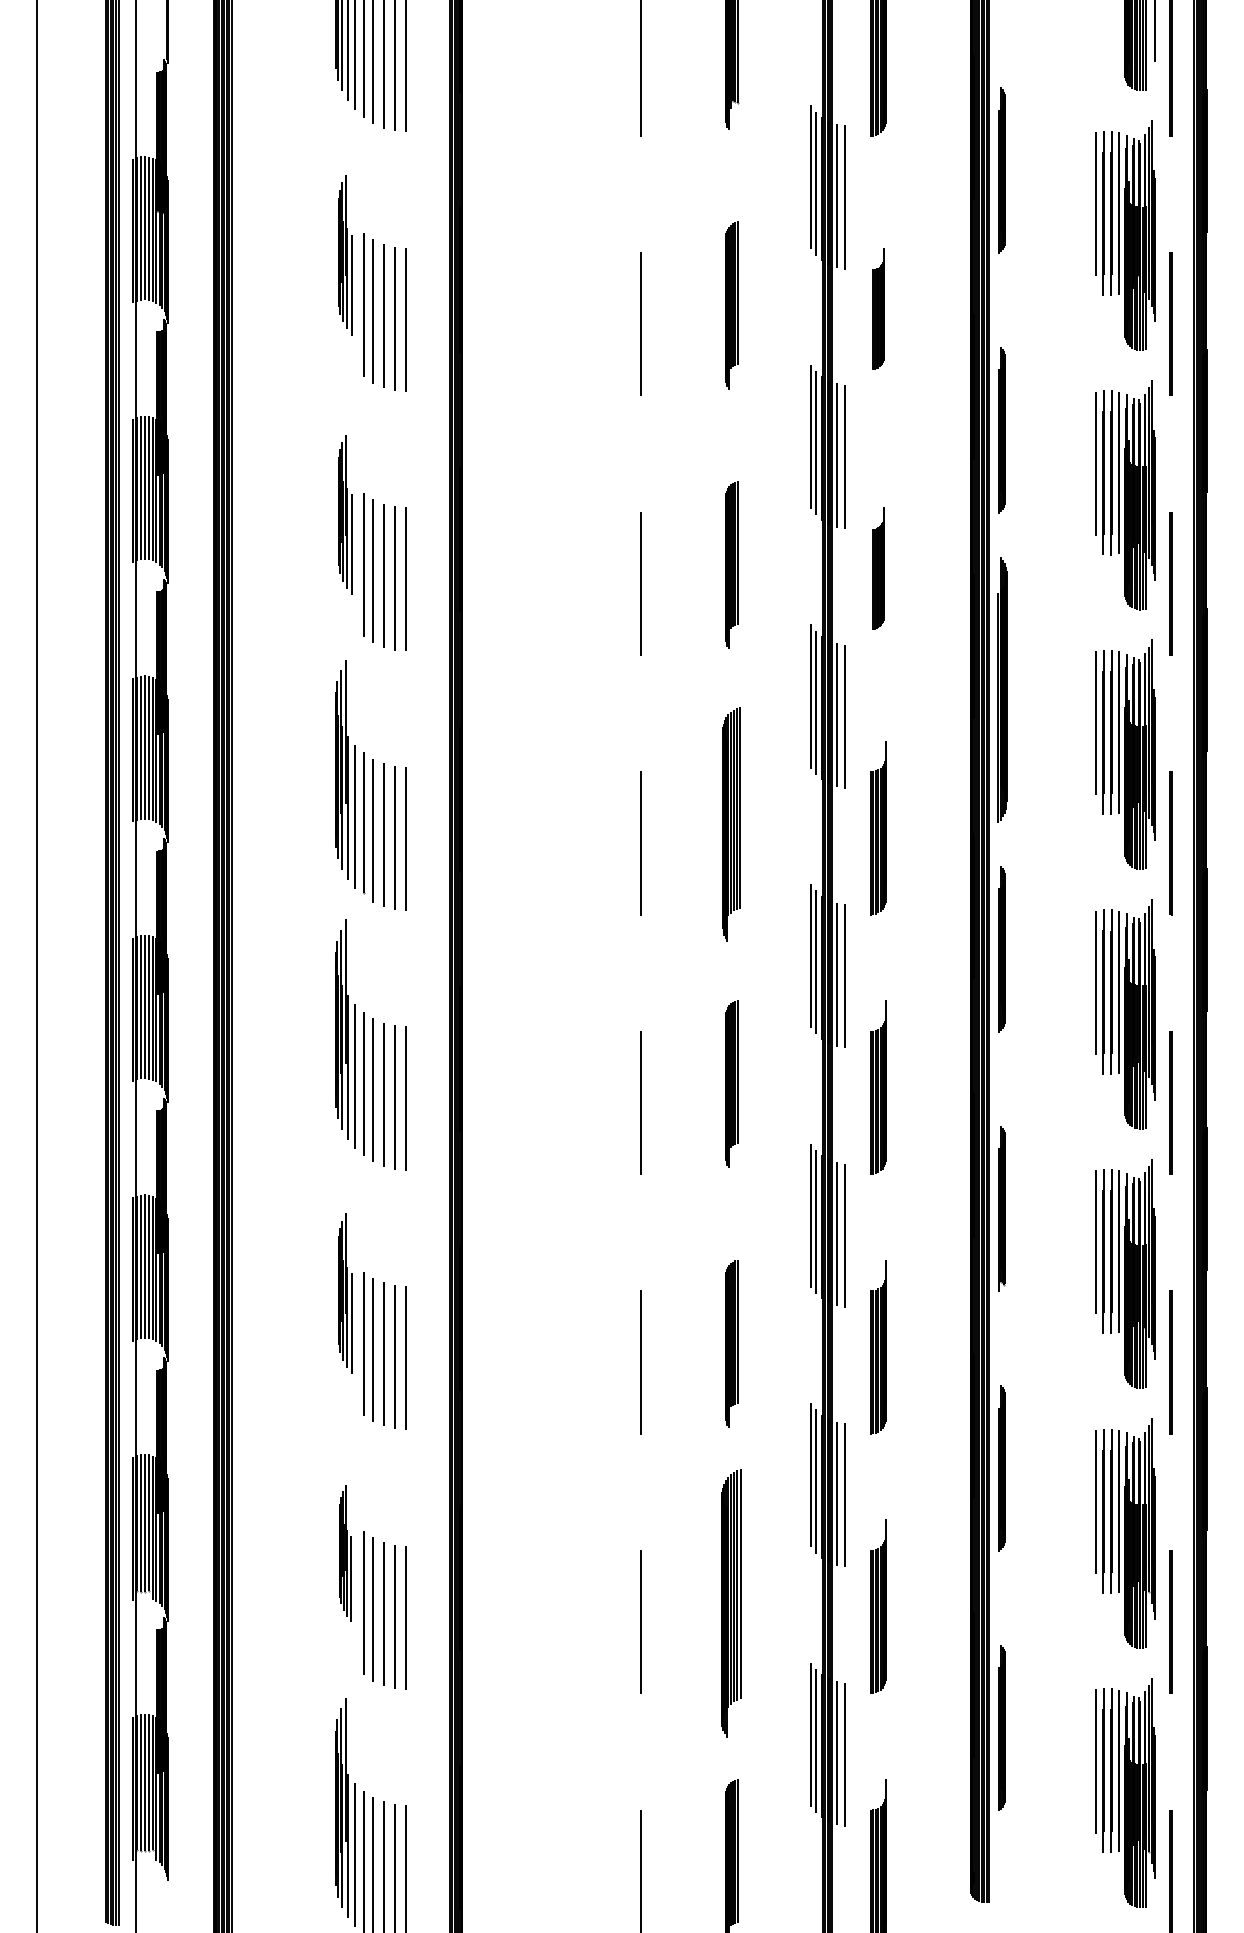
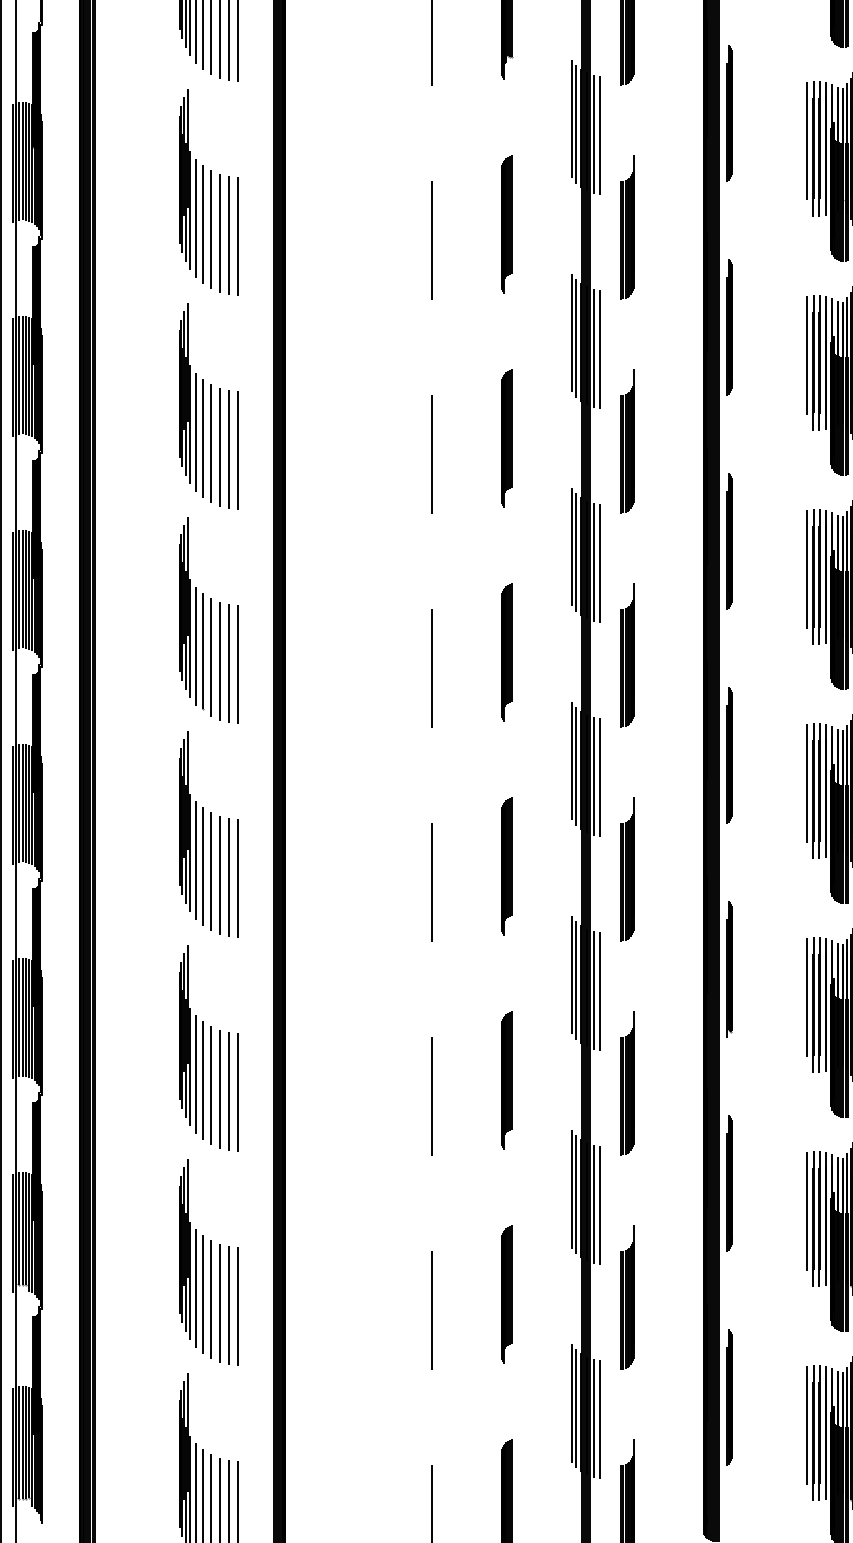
part: (345, 255) -> (188, 183), size x1.43
part: (878, 308) -> (627, 227), size x1.43
part: (345, 514) -> (188, 396), size x1.43
part: (878, 568) -> (627, 441), size x1.43
part: (1001, 689) -> (729, 541), size x0.62
part: (731, 824) -> (506, 652), size x0.71
part: (345, 1293) -> (188, 1039), size x1.43
part: (345, 1553) -> (188, 1253), size x1.67
part: (731, 1603) -> (506, 1294), size x0.62

